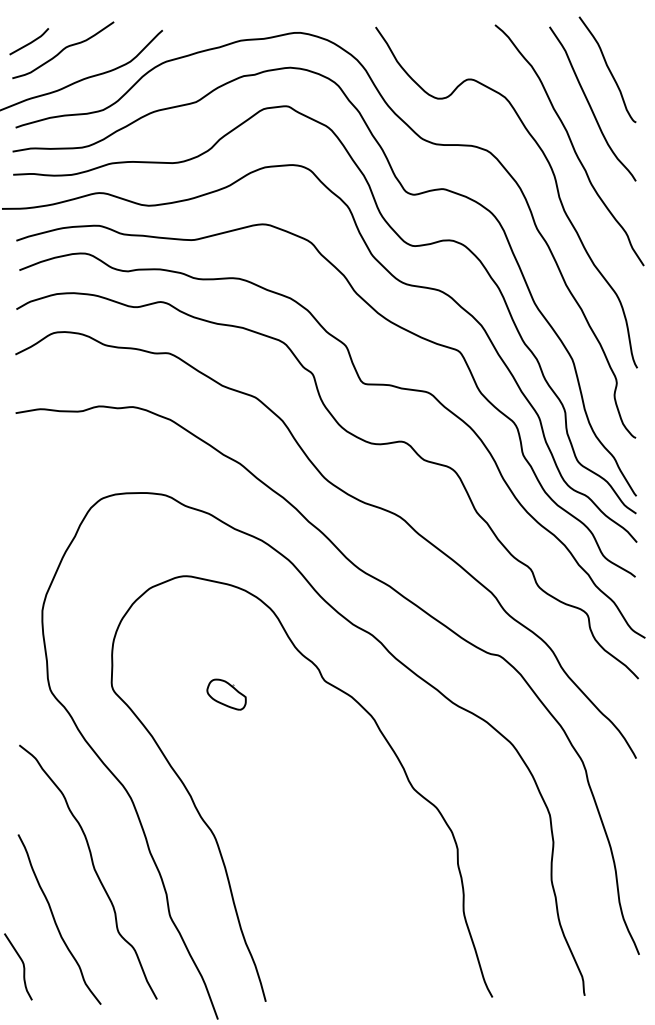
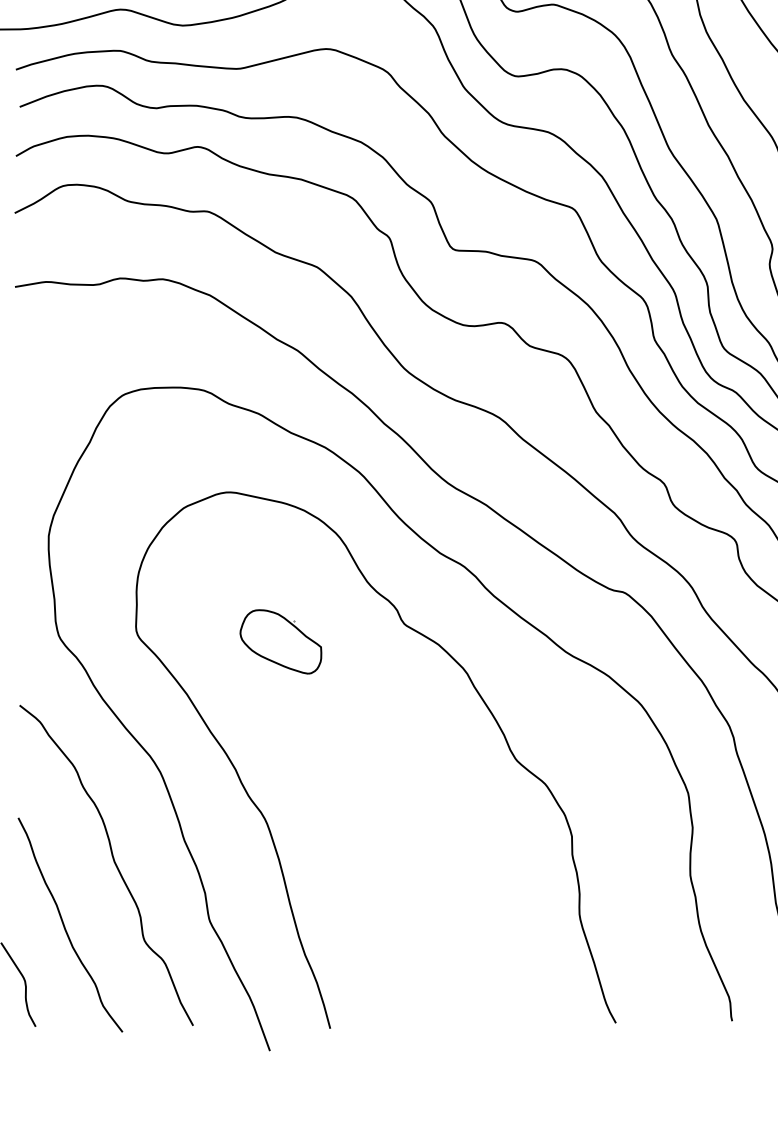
part: (226, 694) -> (280, 641), size x1.67

